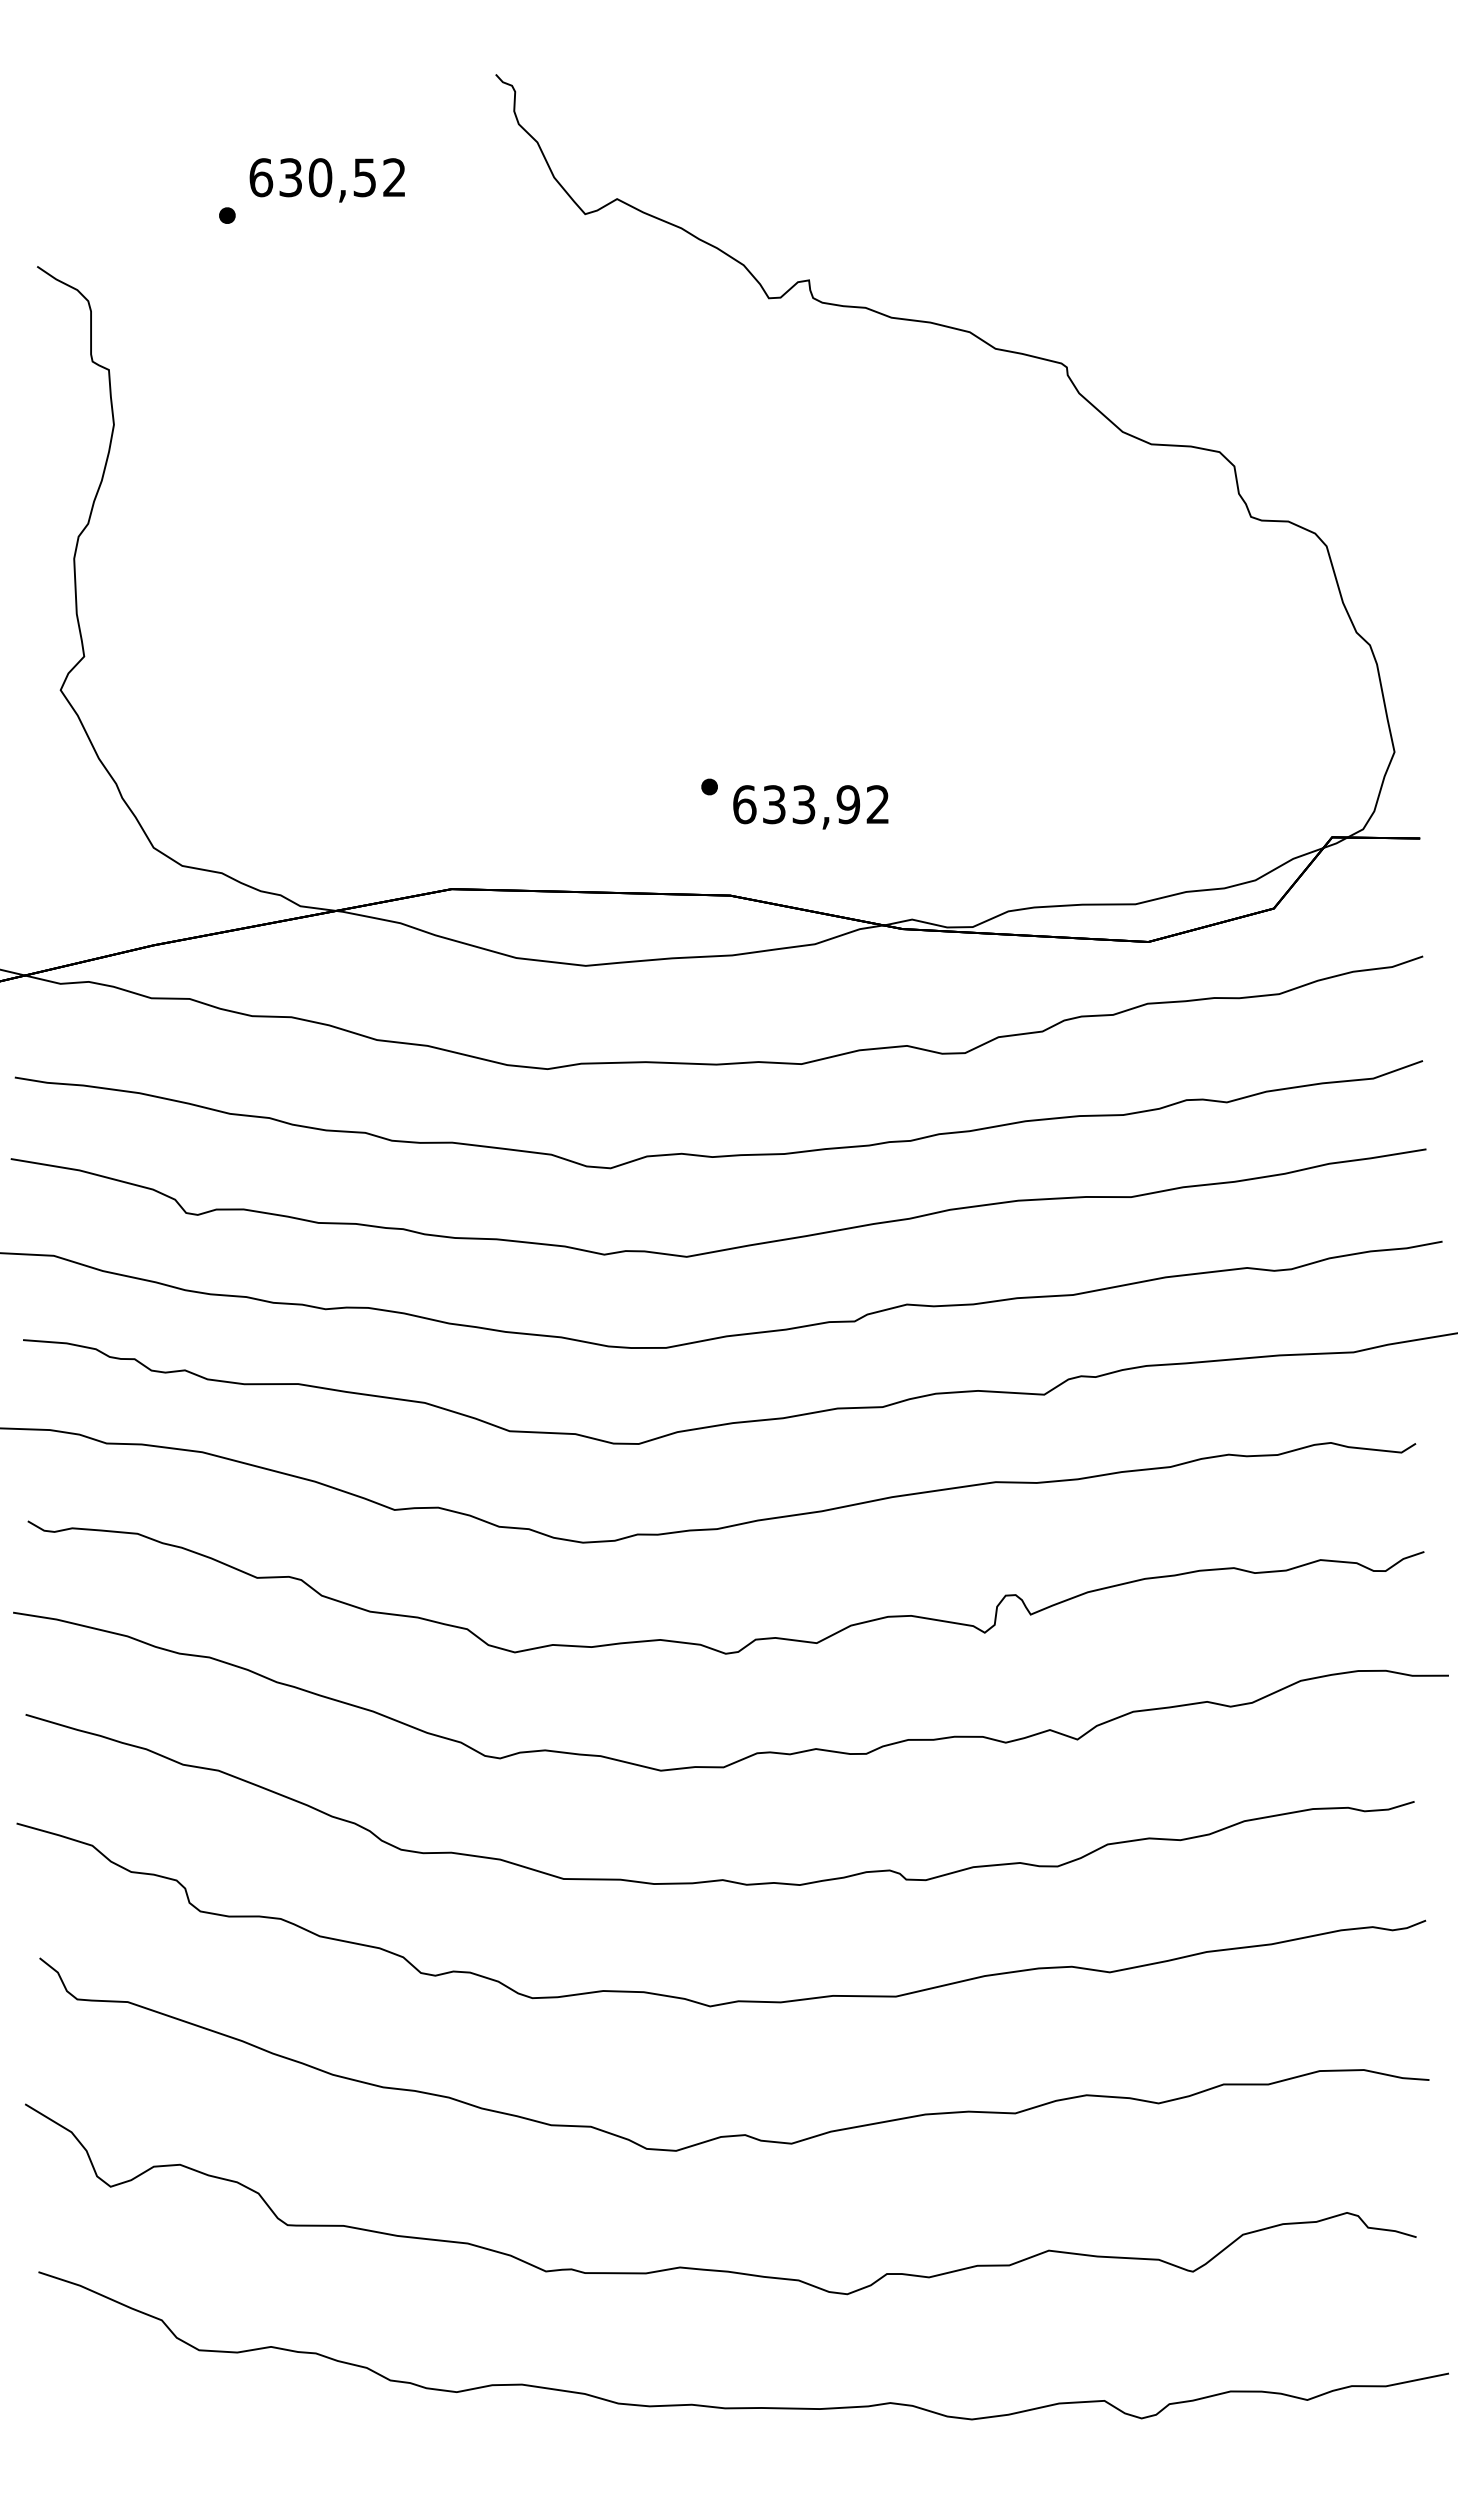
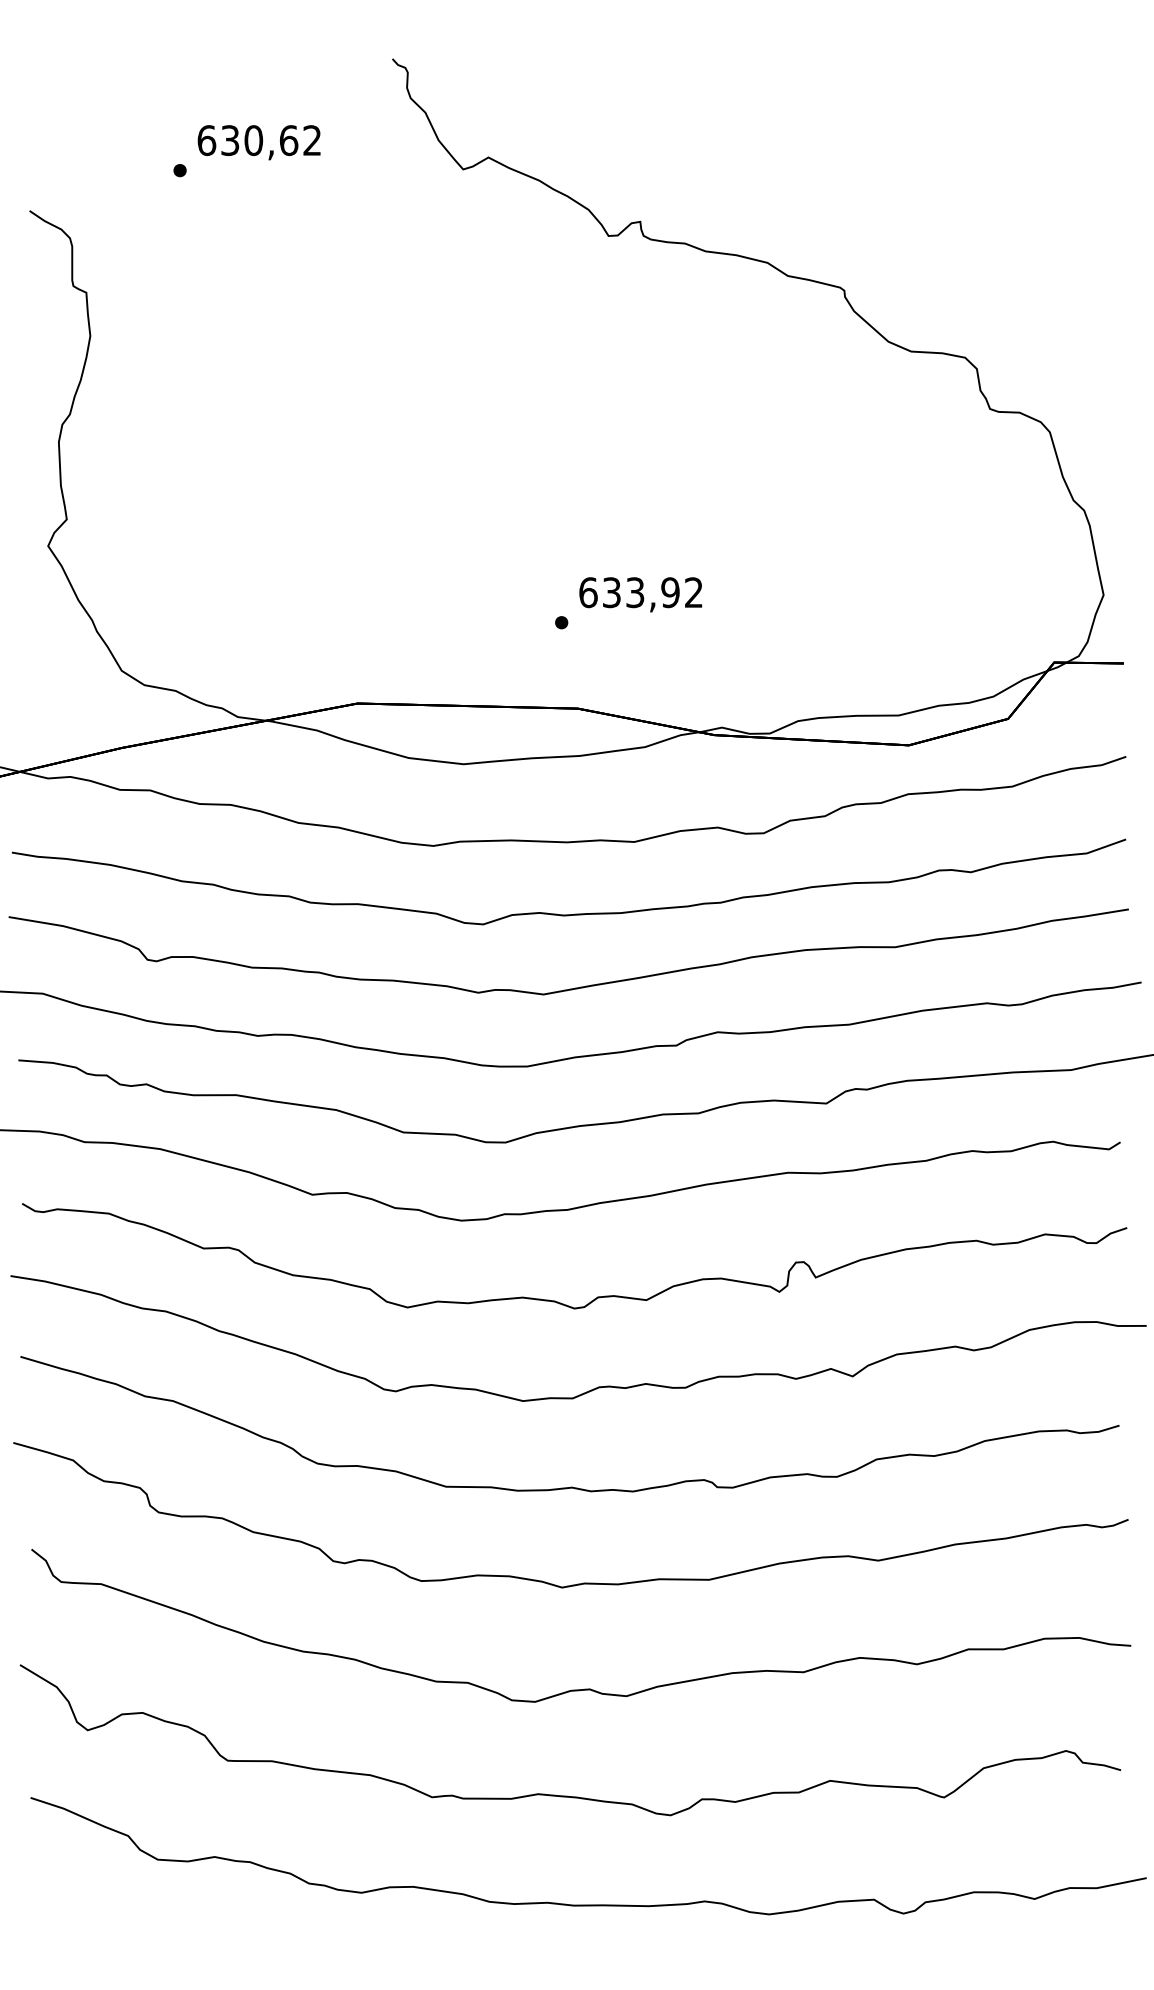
text: (364, 177) -> (288, 140), 630,52 -> 630,62
text: (810, 806) -> (640, 594), moved

